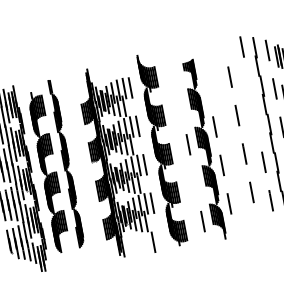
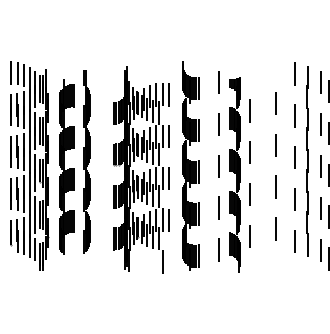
line: (173, 68) -> (218, 82), added
line: (249, 85) -> (294, 115), added
line: (206, 88) -> (249, 110), added
line: (180, 106) -> (218, 124), added
line: (256, 123) -> (294, 157), added
line: (195, 182) -> (218, 207), added

